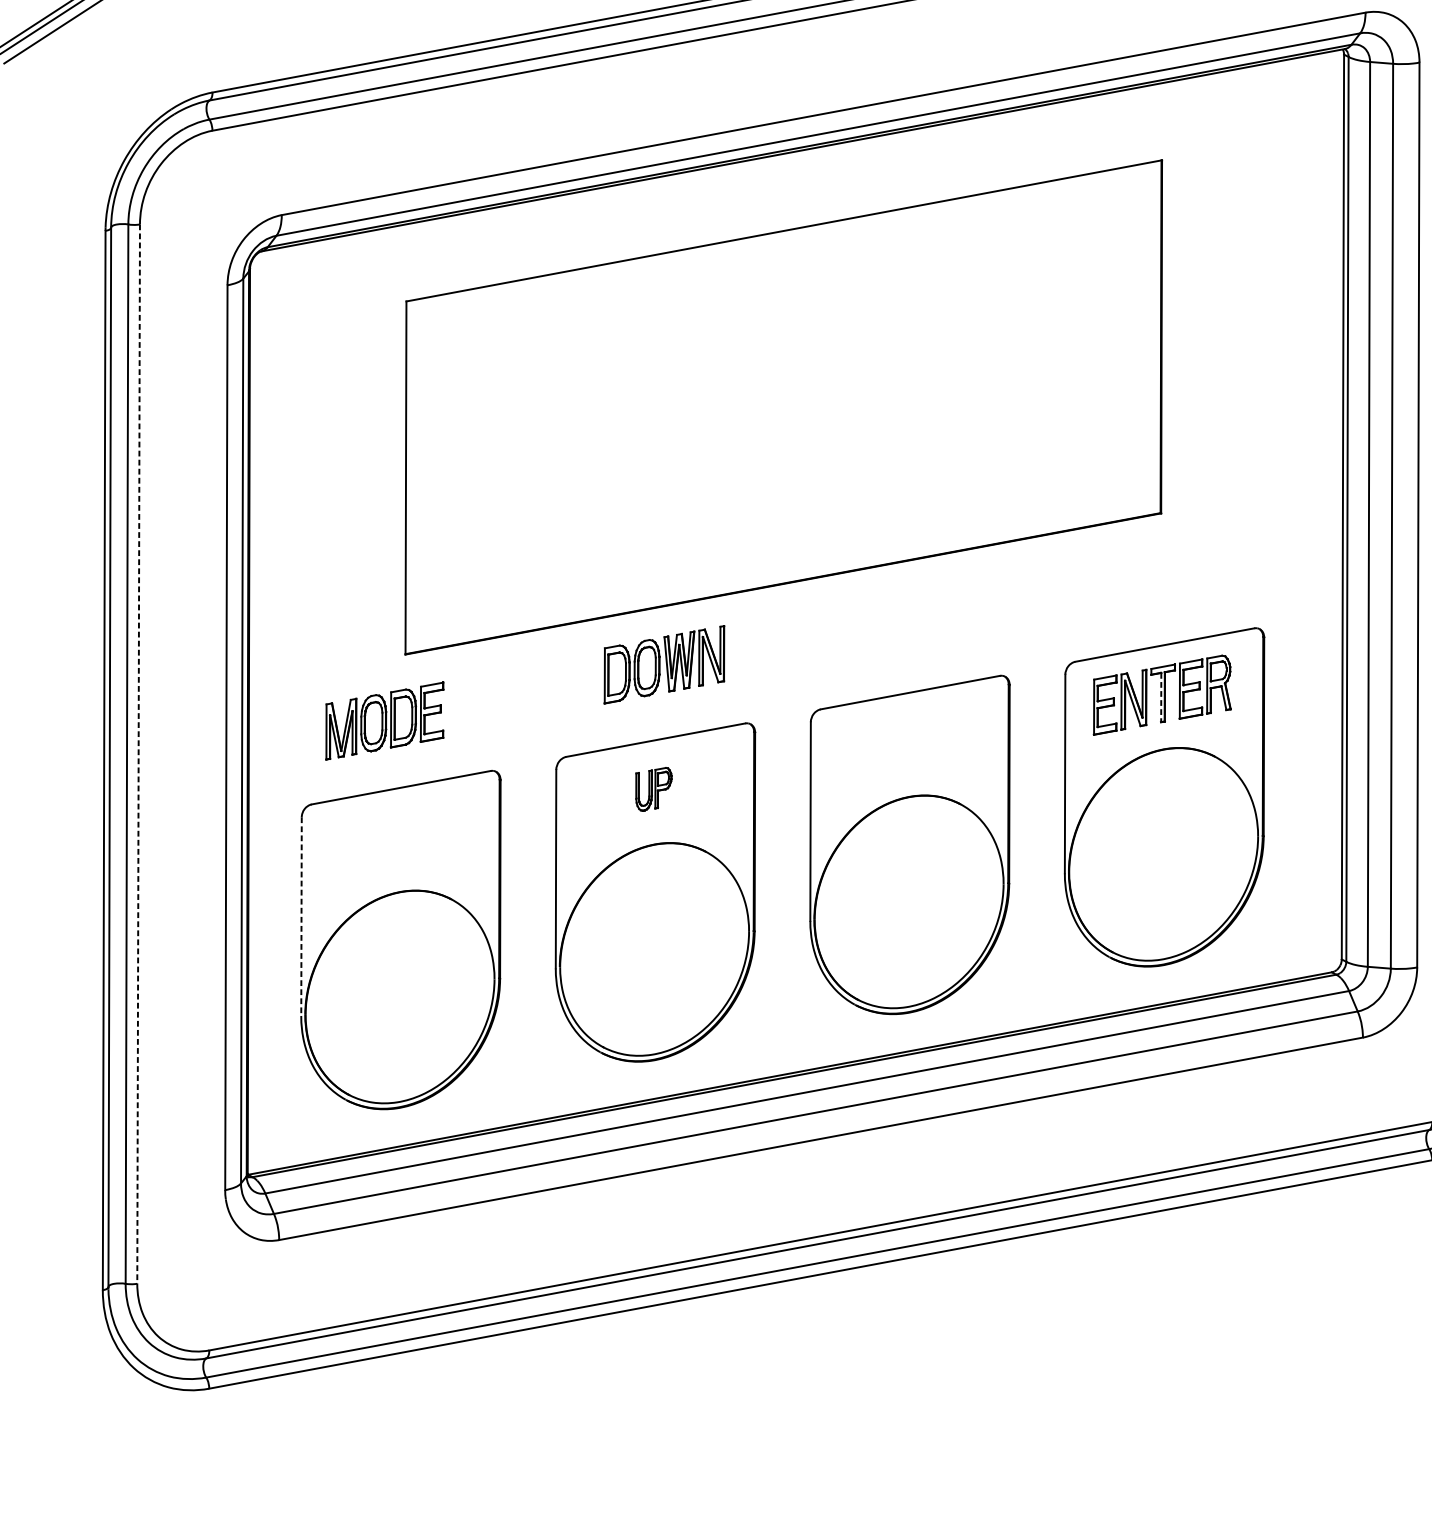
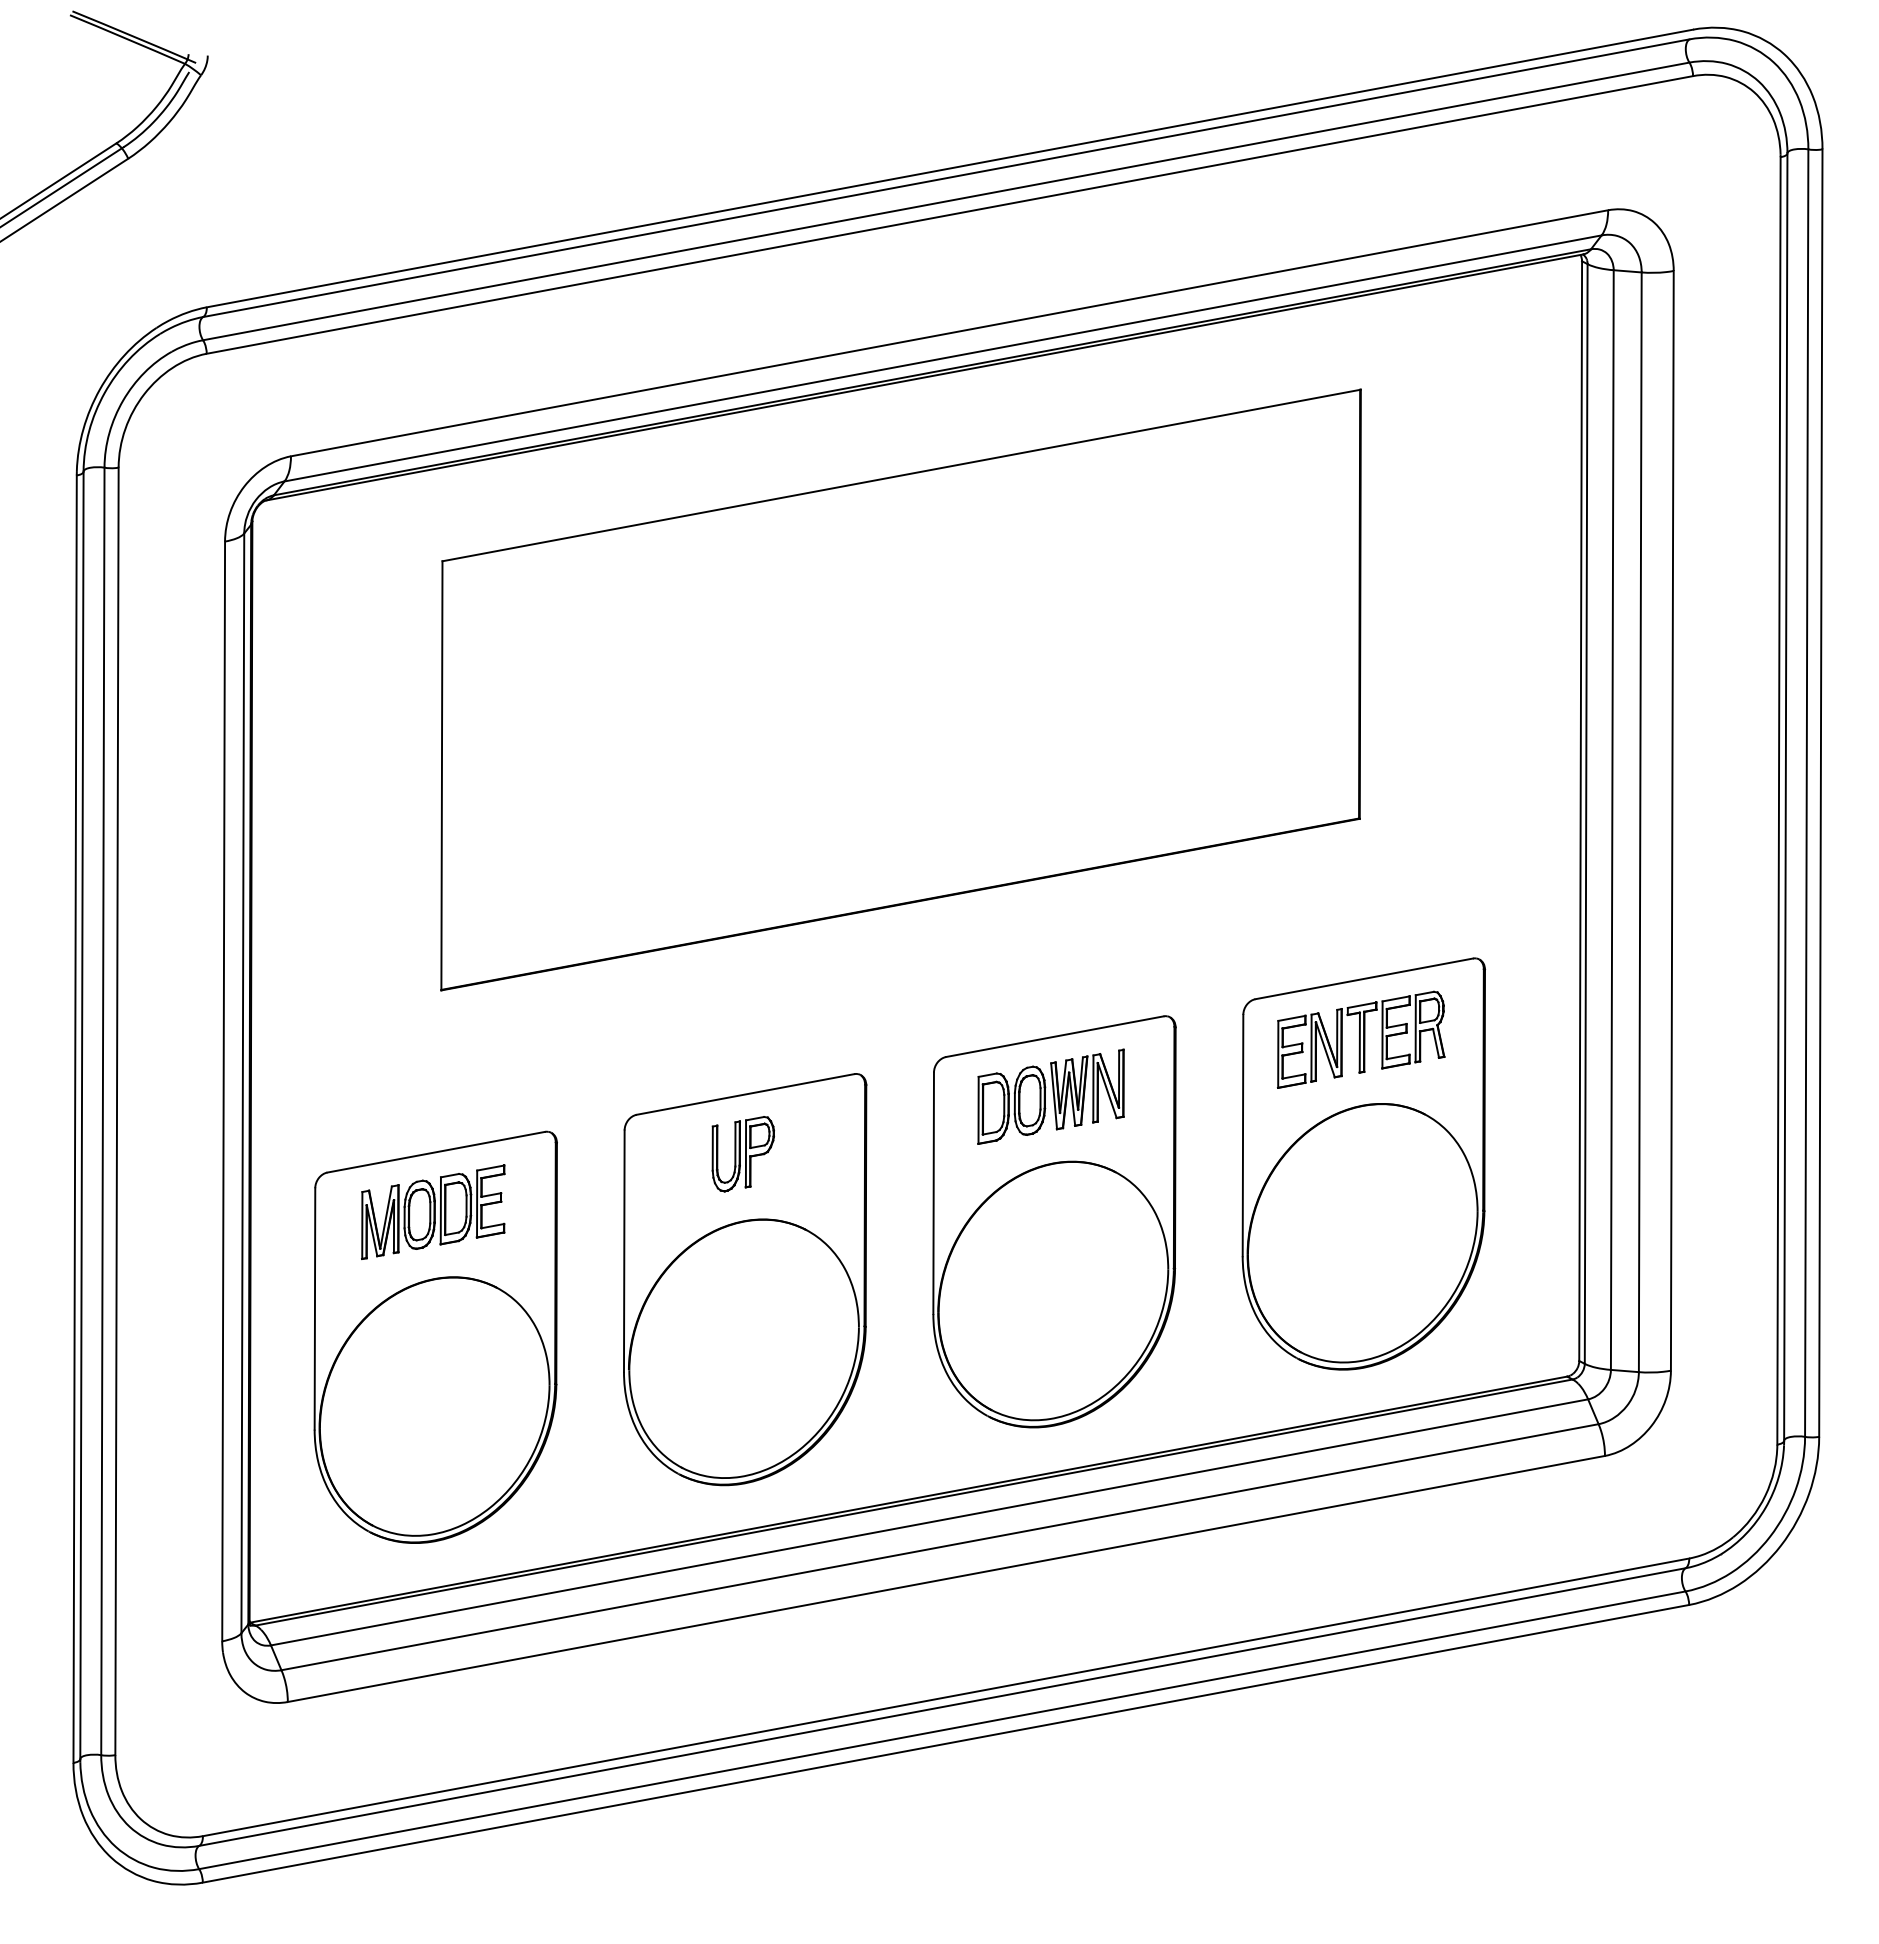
part: (663, 664) -> (1050, 1096), moved
line: (1160, 697) -> (1359, 1042), dashed -> solid
part: (385, 720) -> (433, 1211), moved
line: (139, 754) -> (117, 1111), dashed -> solid
part: (653, 789) -> (742, 1154), size x1.43
line: (301, 916) -> (314, 1308), dashed -> solid

